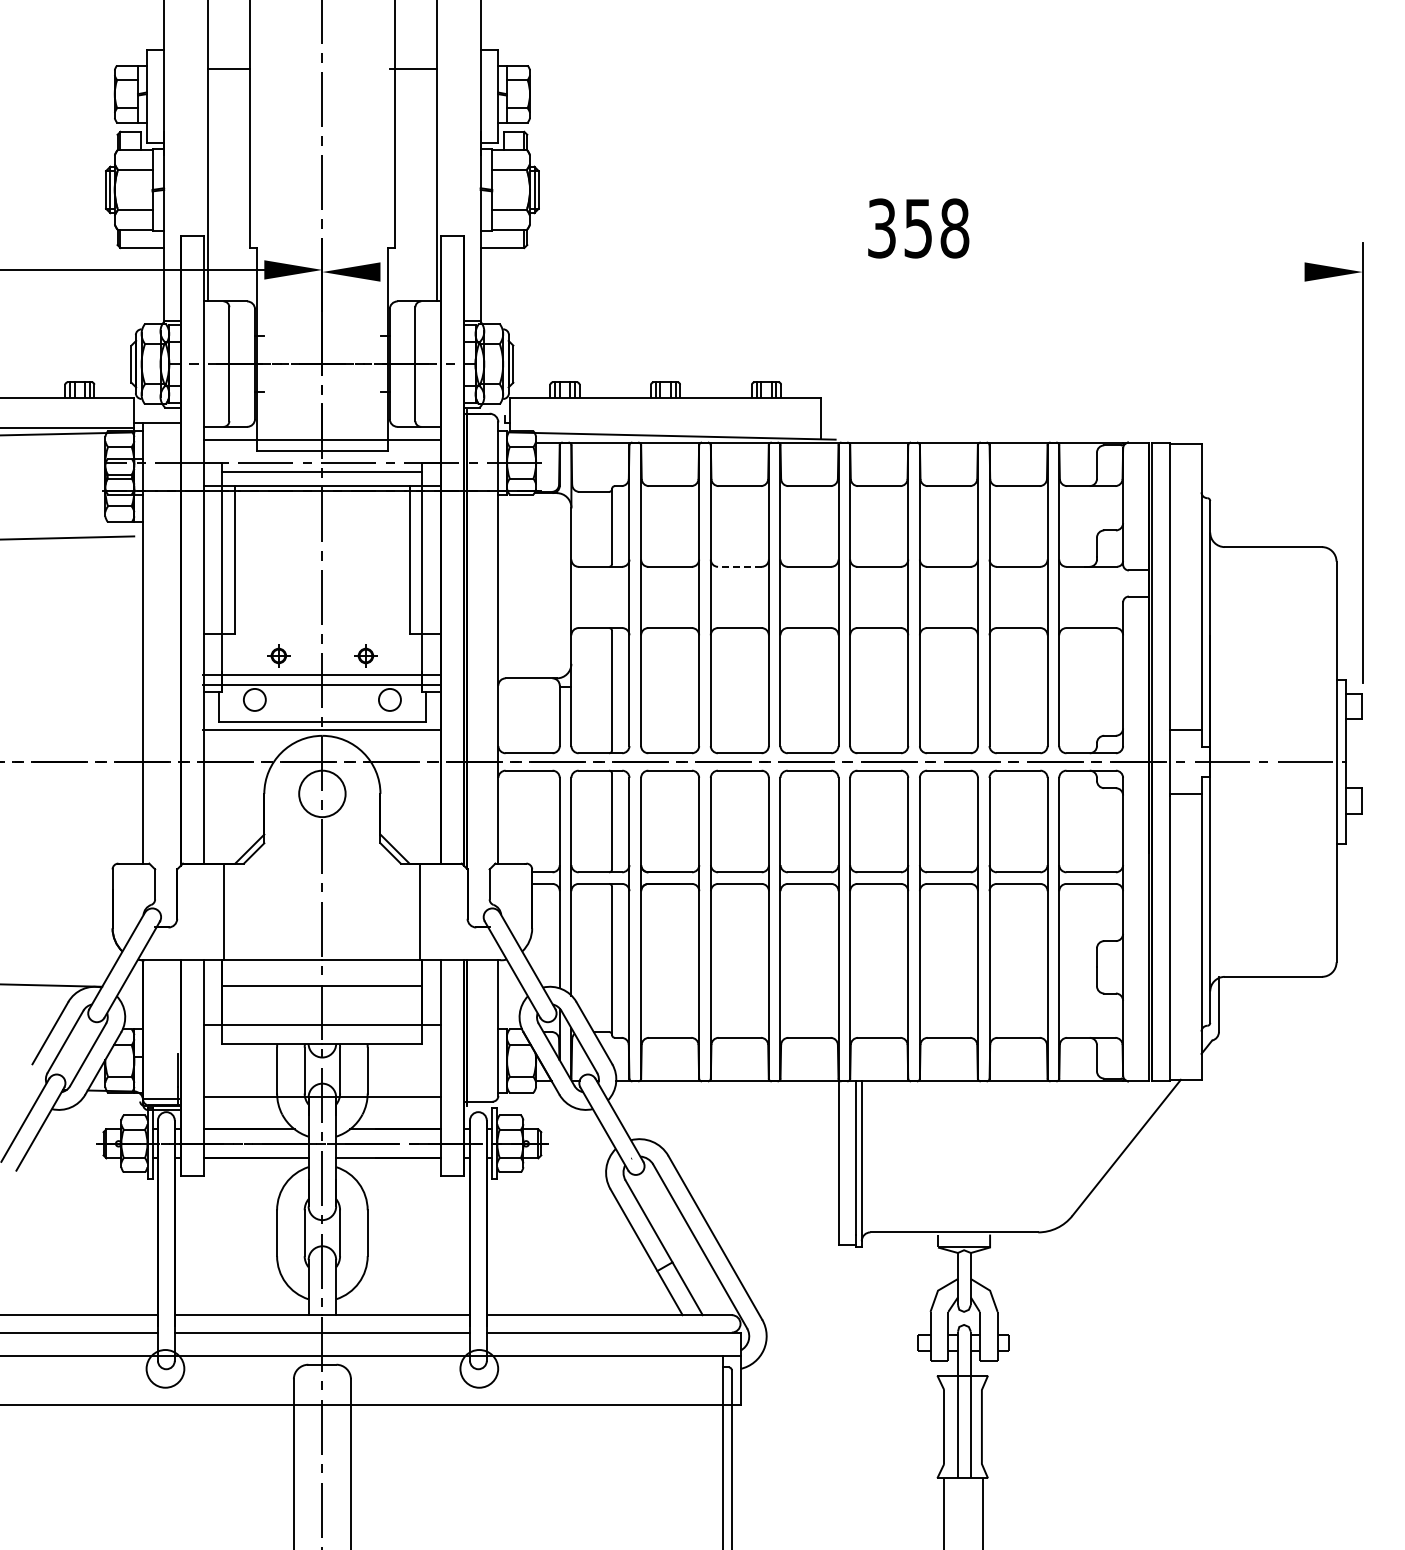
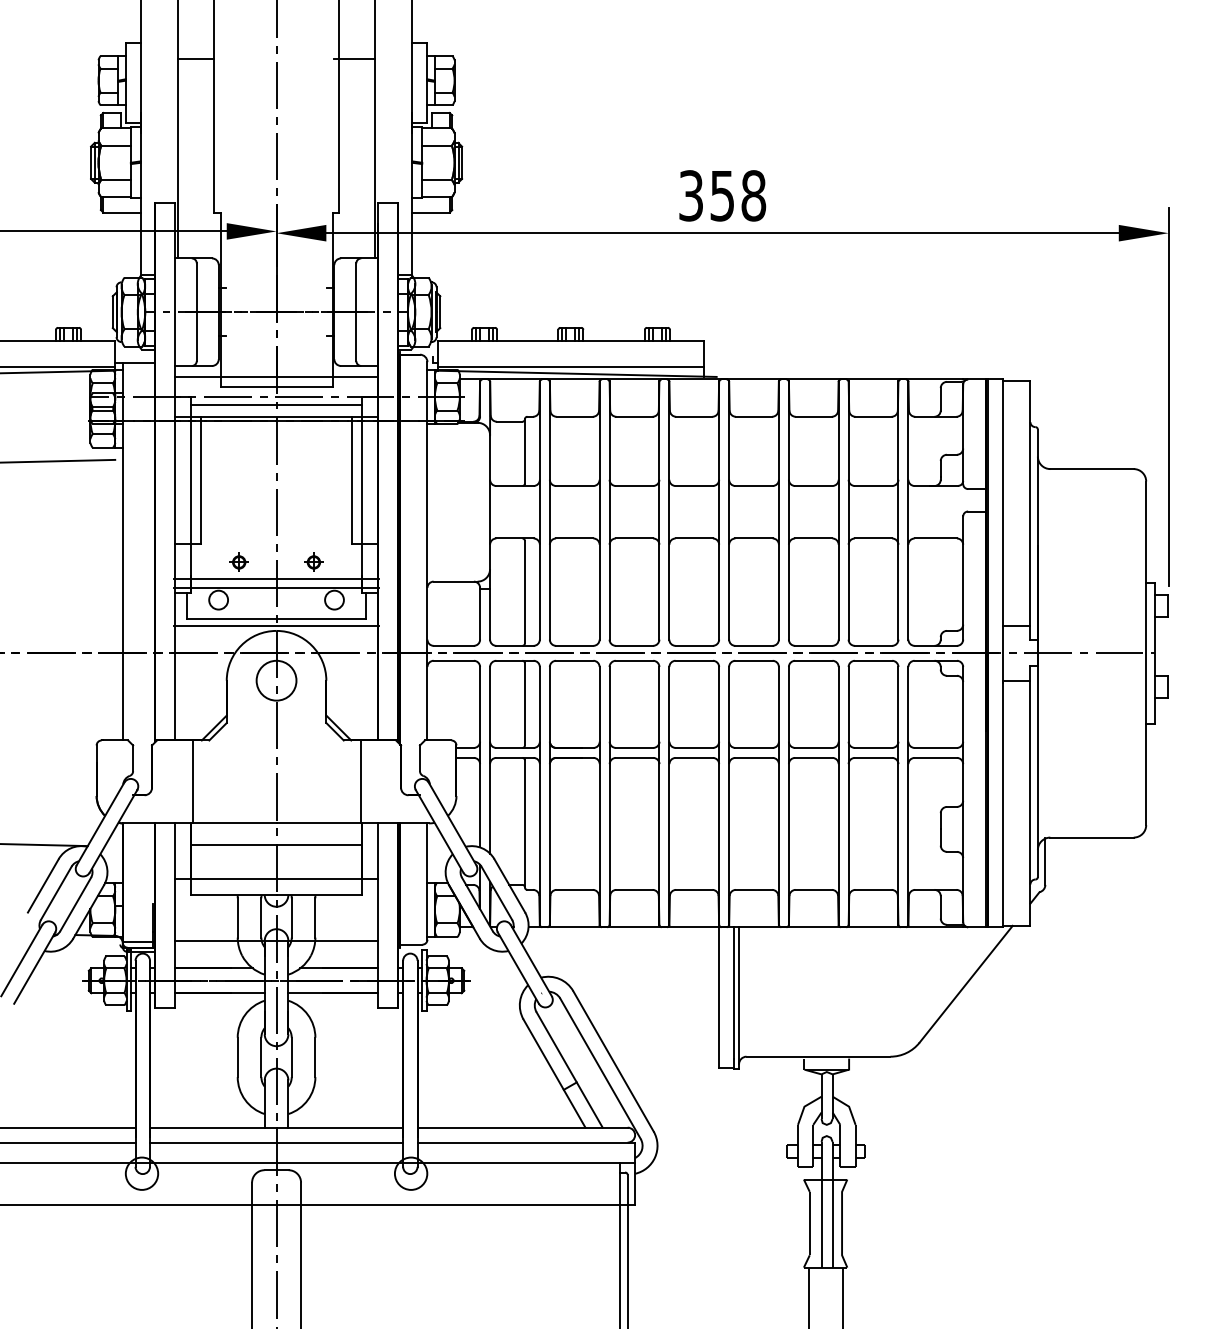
text: (918, 228) -> (722, 195), moved
line: (842, 272) -> (722, 233), added
line: (665, 428) -> (570, 367), added
line: (739, 566) -> (634, 485), dashed -> solid

